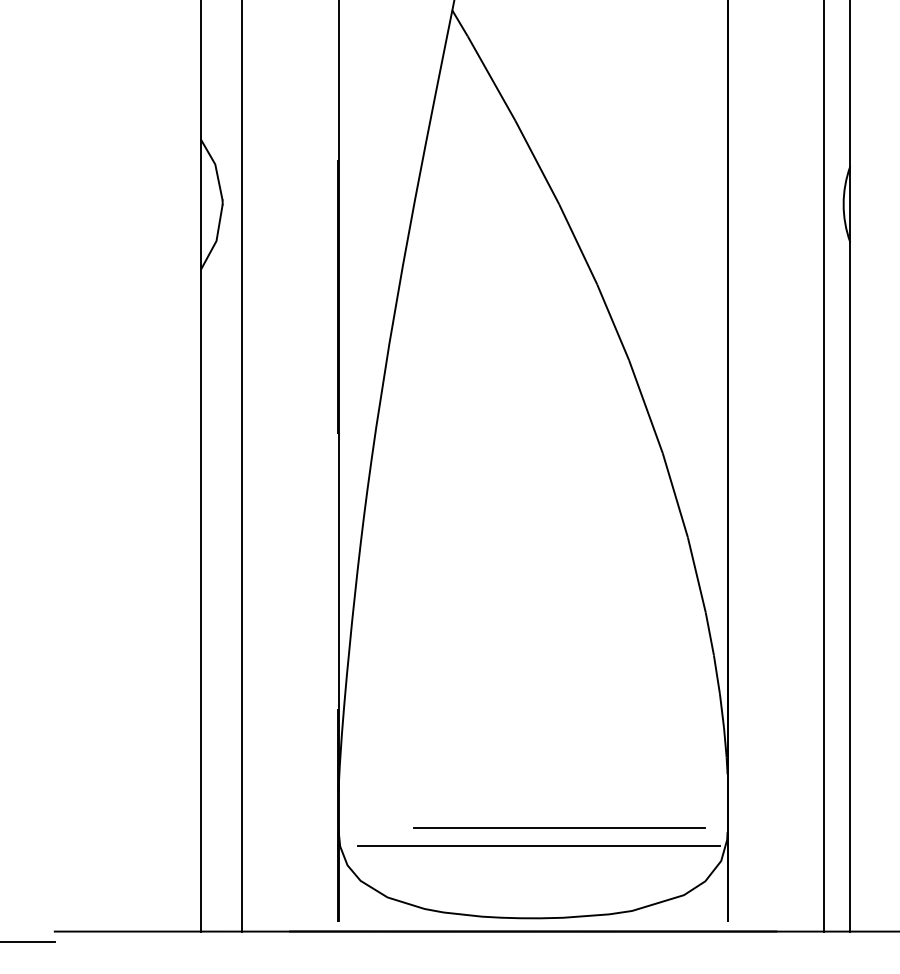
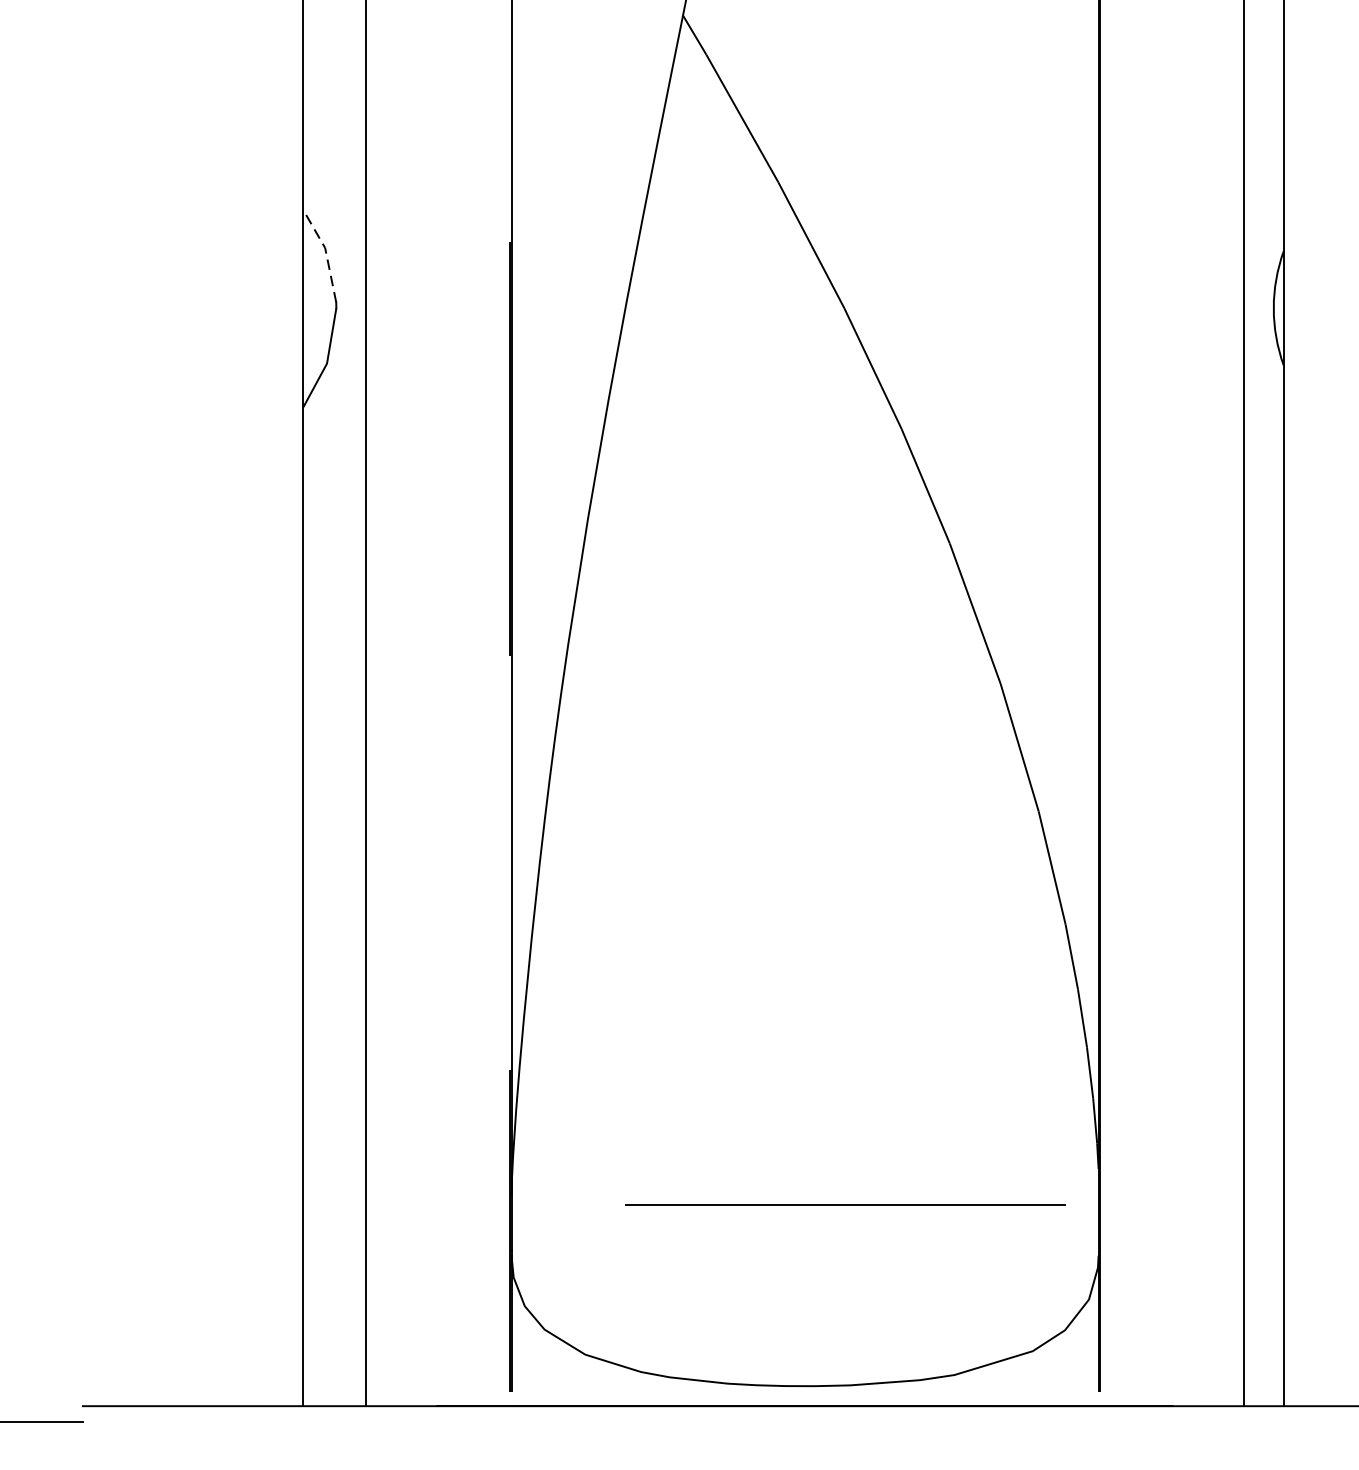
line: (215, 167) -> (325, 252), solid -> dashed
line: (559, 827) -> (844, 1203), moved
line: (538, 845) -> (813, 1276), removed

